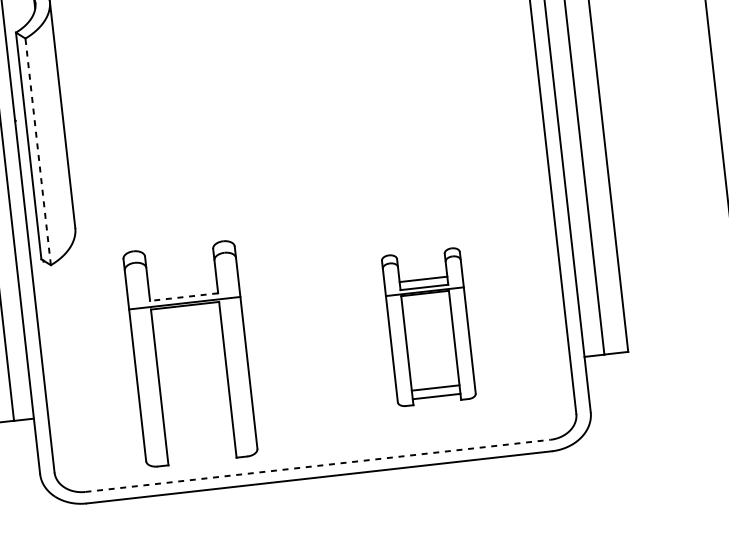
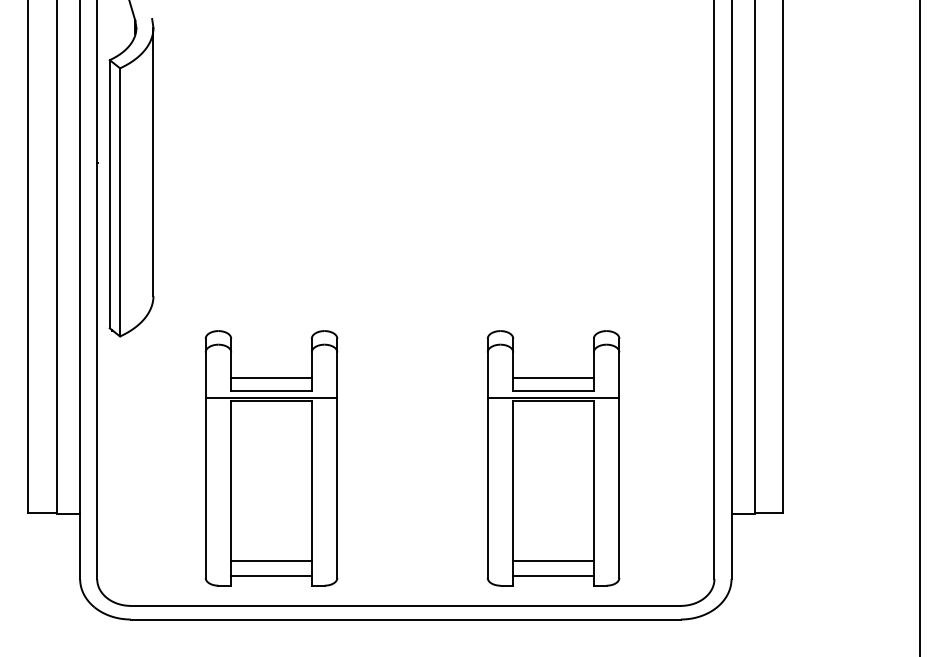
line: (38, 151) -> (120, 201), dashed -> solid
line: (182, 285) -> (271, 377), added
line: (184, 297) -> (271, 391), dashed -> solid
part: (428, 327) -> (553, 458), size x1.43
line: (200, 441) -> (271, 561), added
line: (201, 452) -> (271, 575), added
line: (318, 465) -> (406, 605), dashed -> solid

